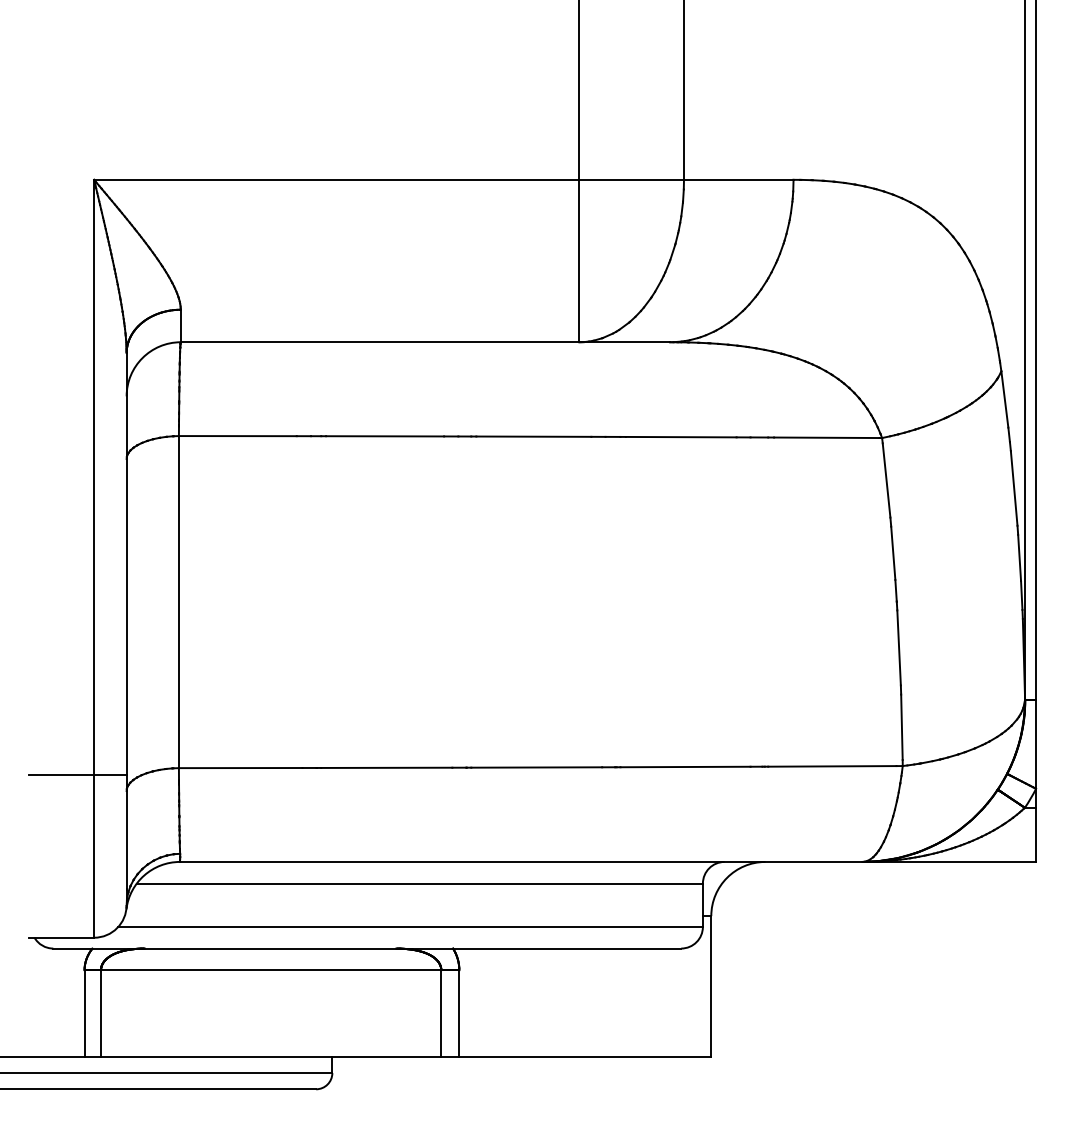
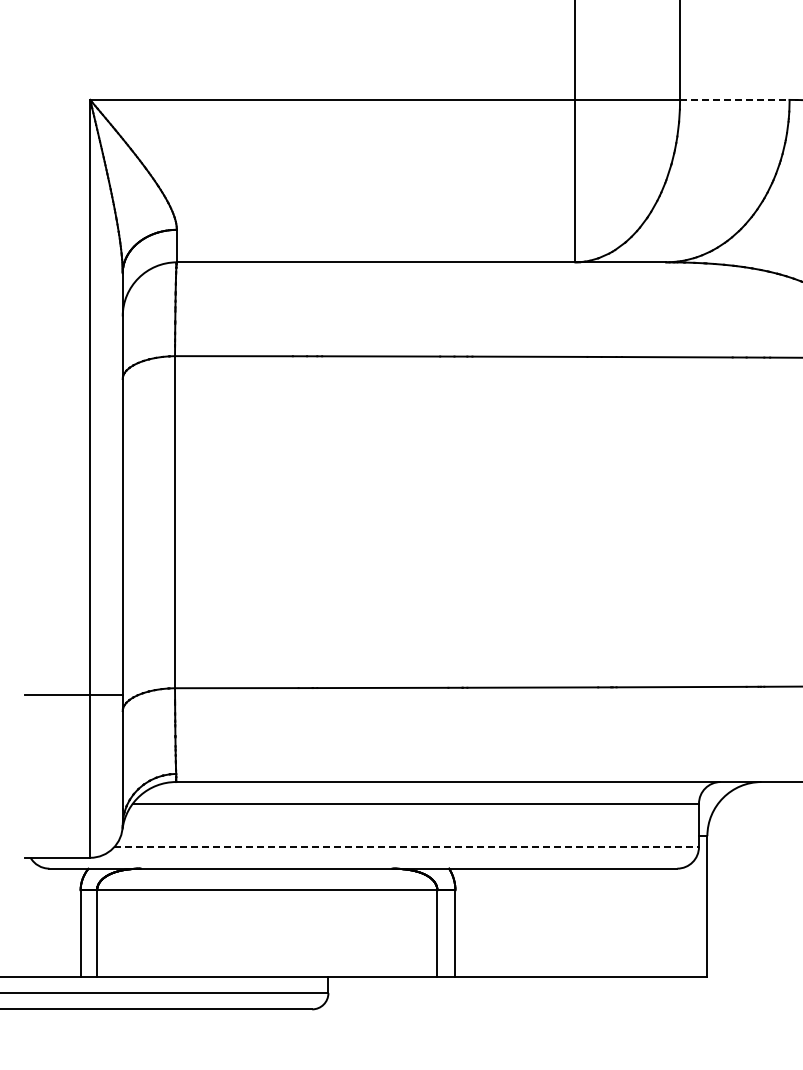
line: (738, 179) -> (734, 99), solid -> dashed
line: (411, 926) -> (407, 846), solid -> dashed

